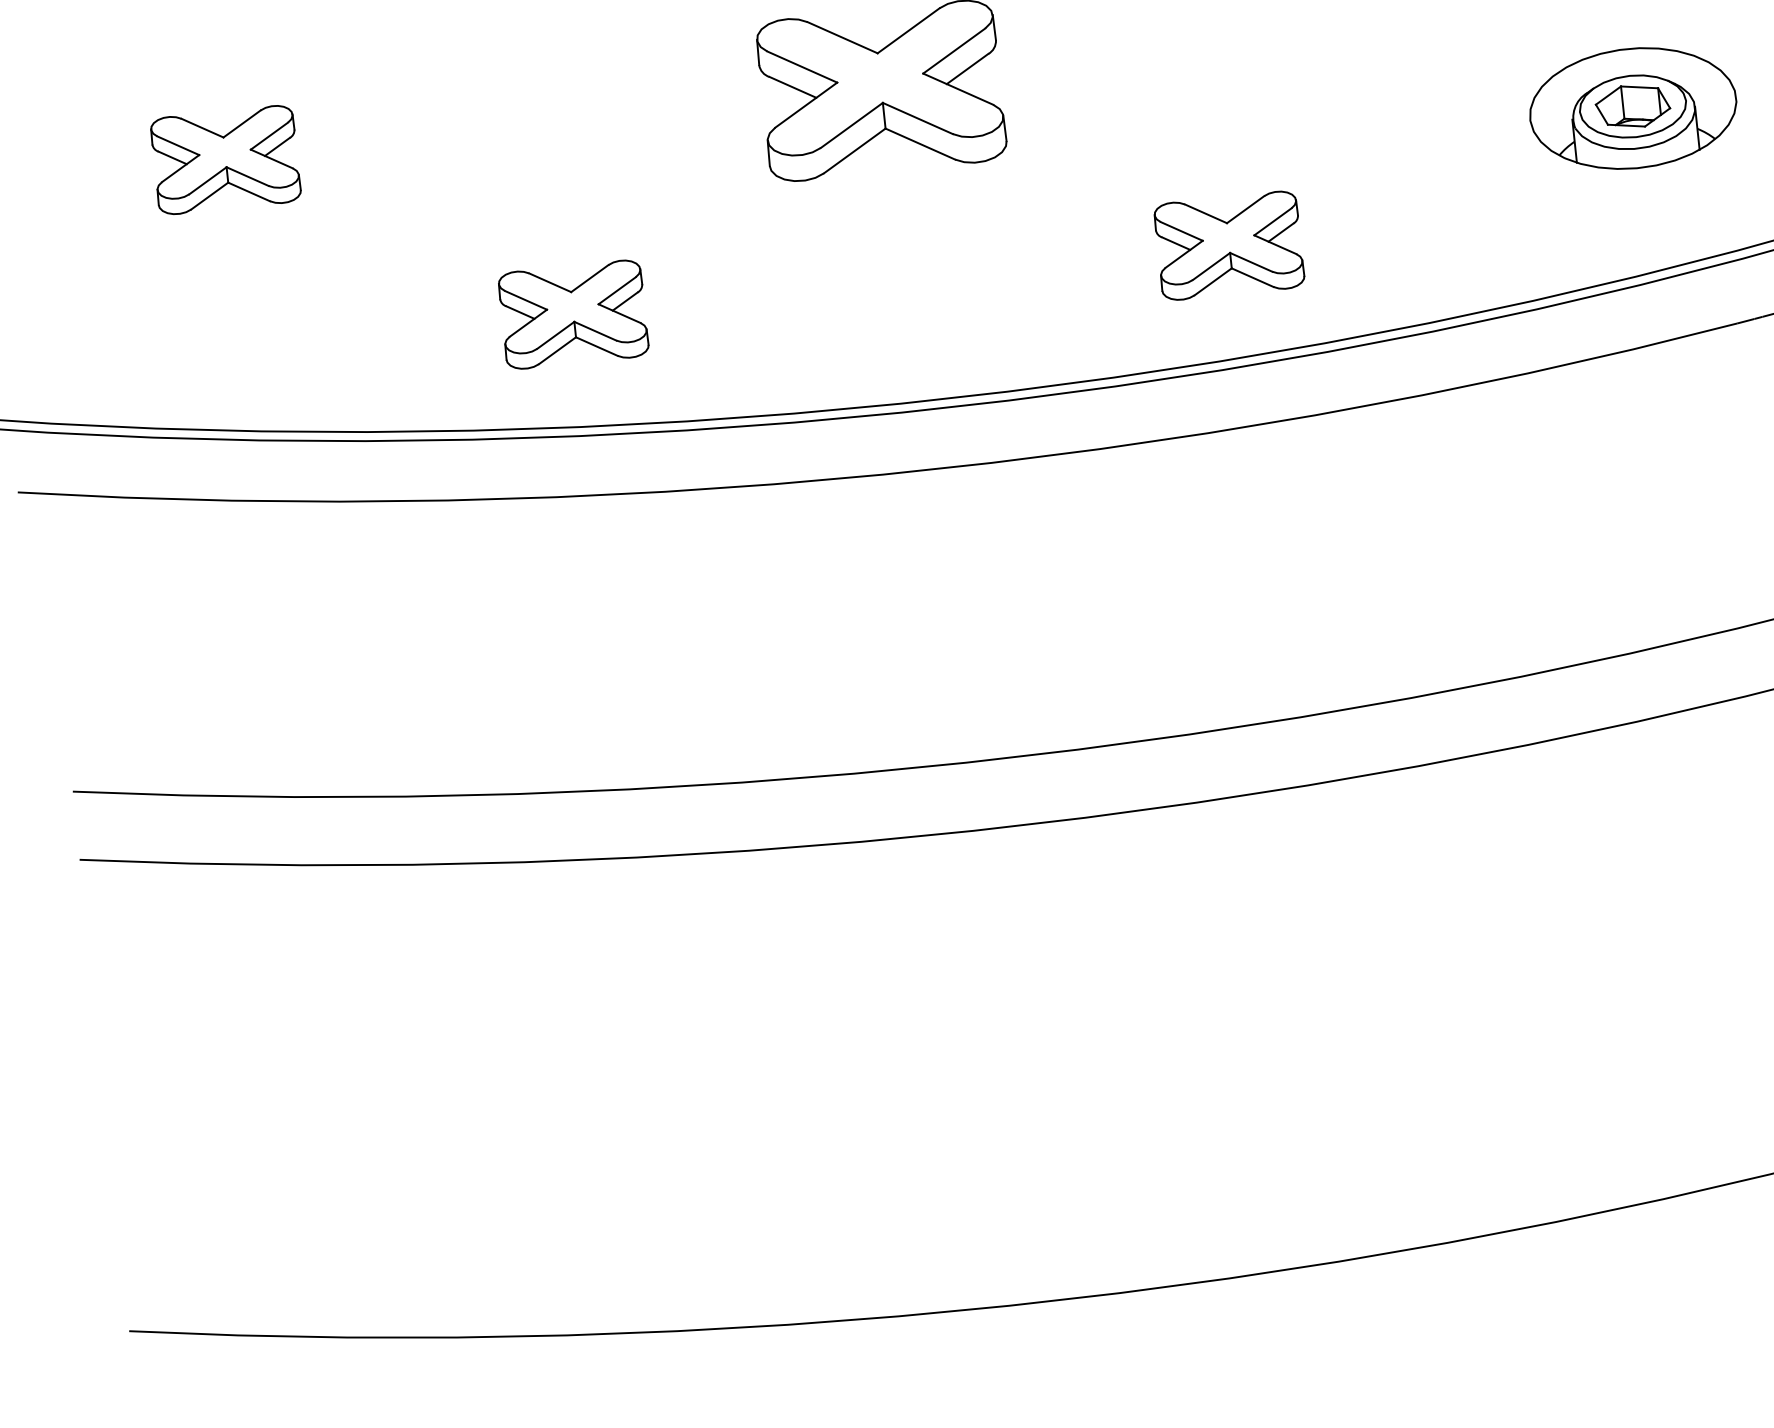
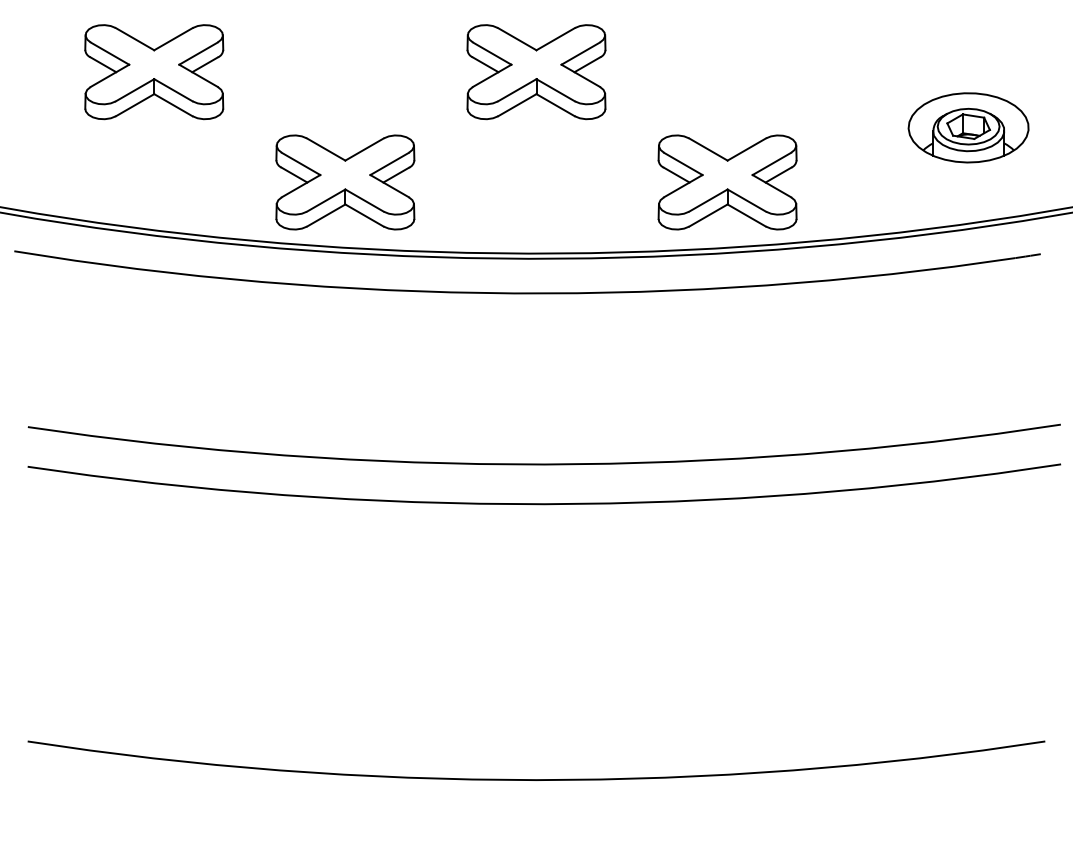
part: (226, 160) -> (154, 72), size x1.67
part: (1229, 245) -> (727, 182), size x1.67
part: (573, 314) -> (345, 182), size x1.67

